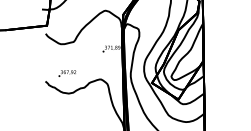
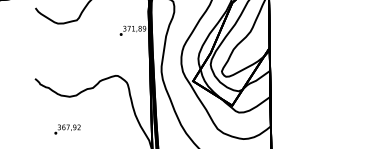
text: (67, 73) -> (67, 129), moved

